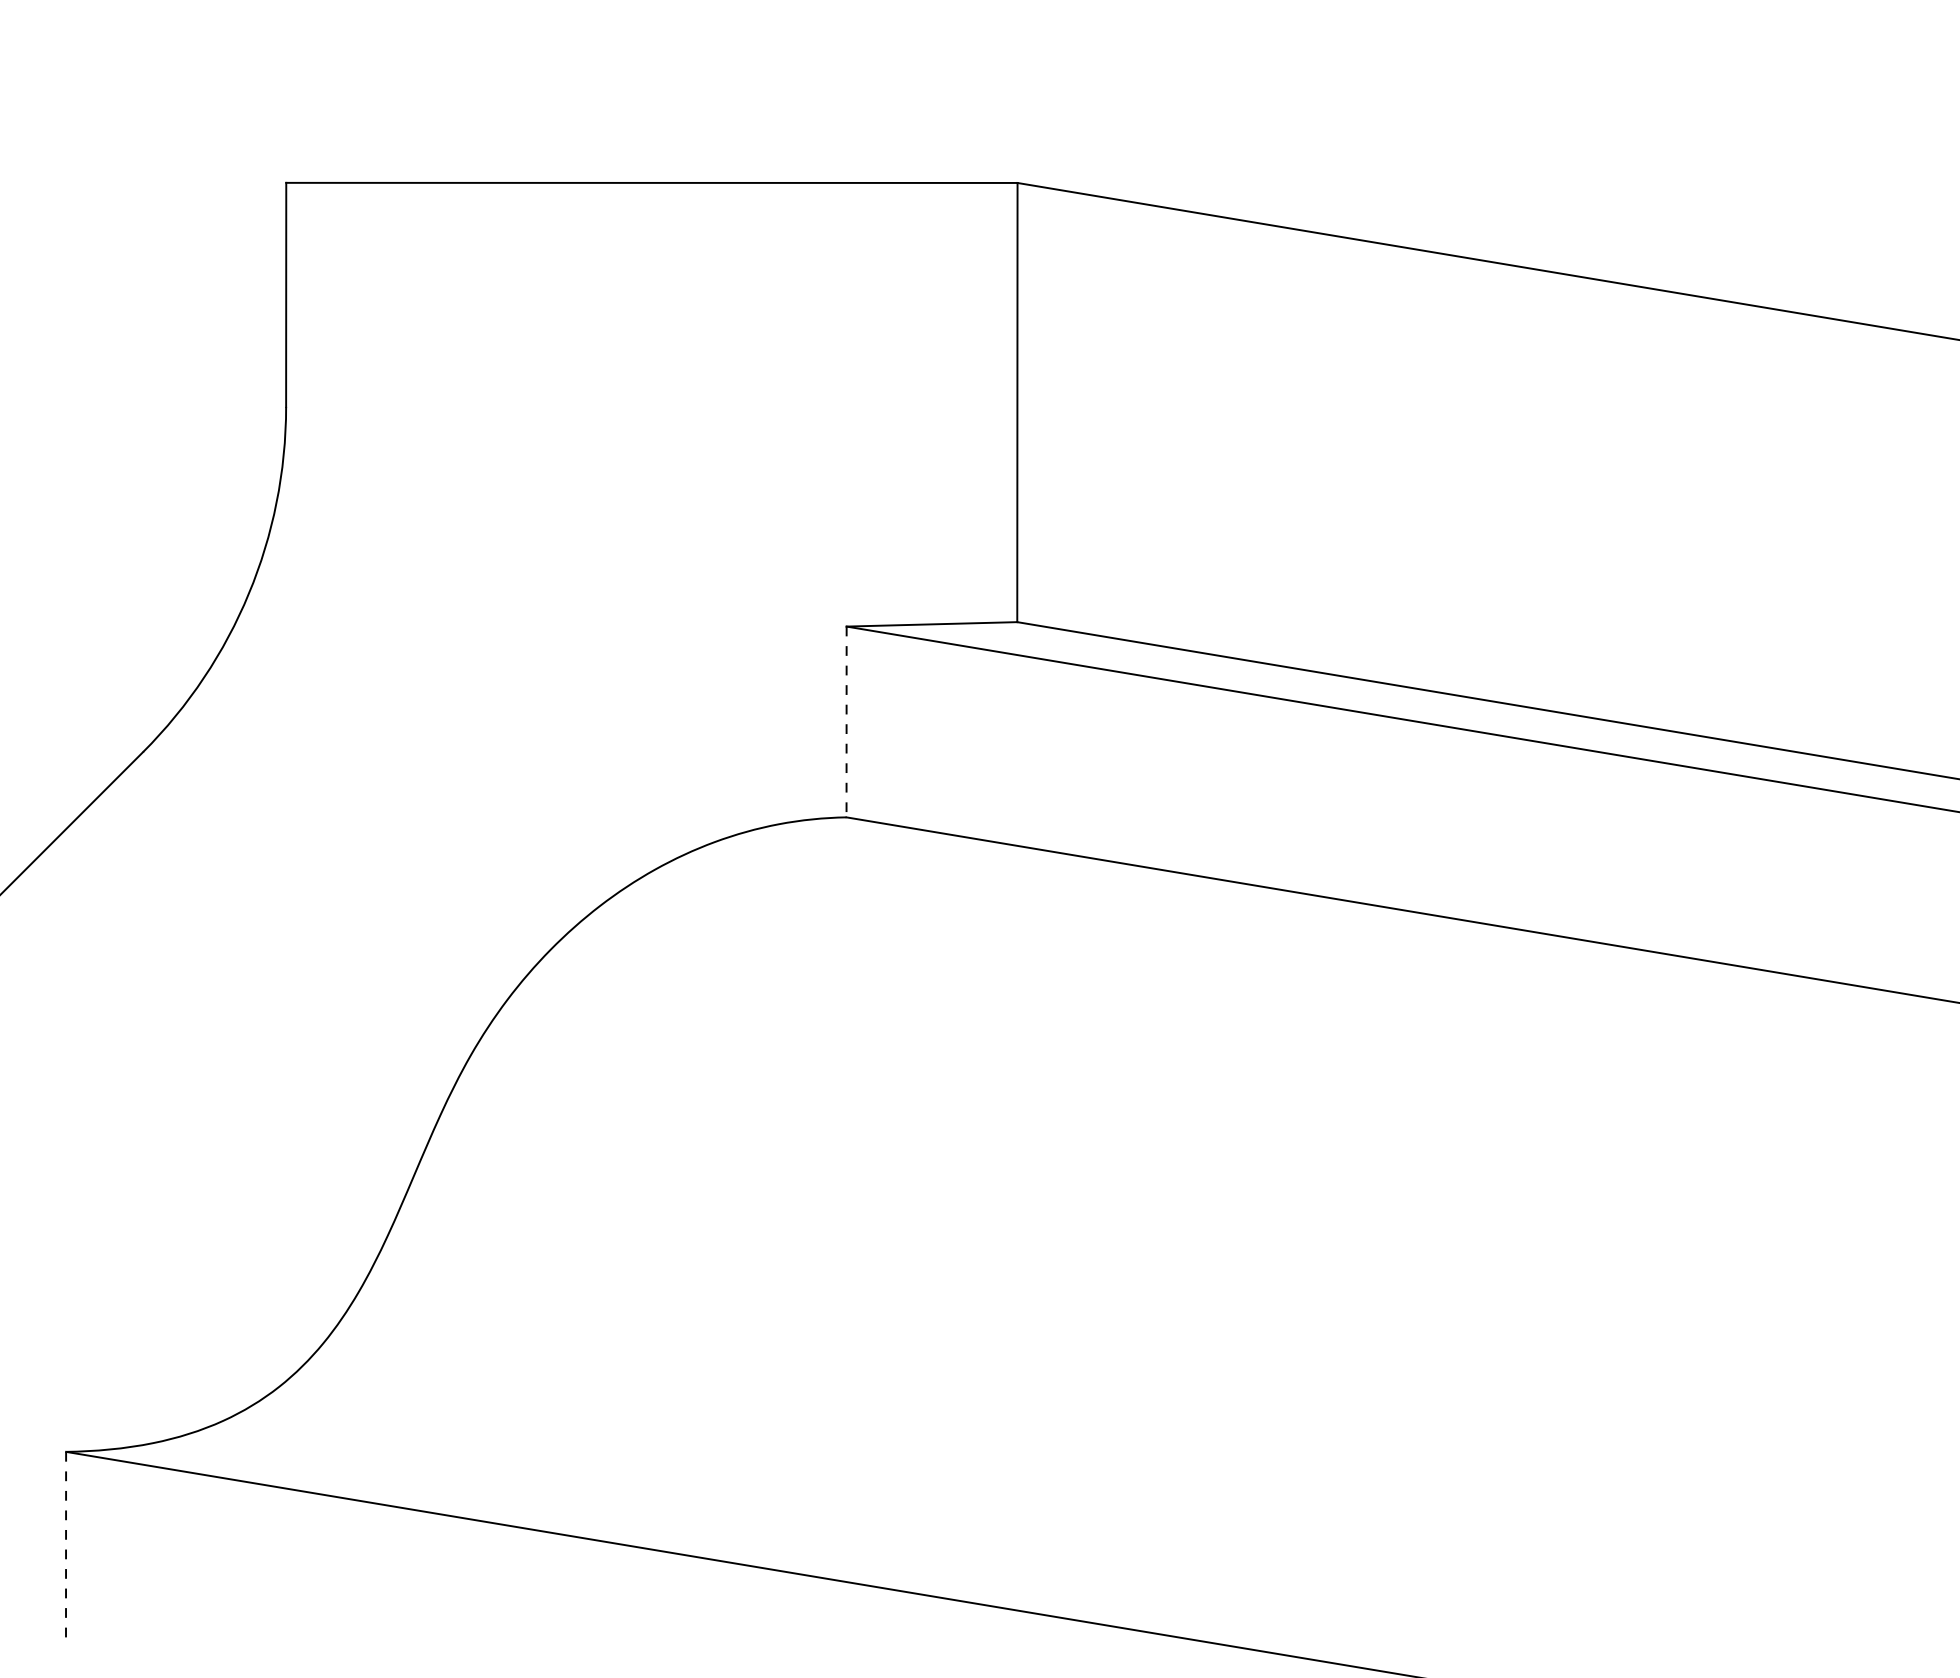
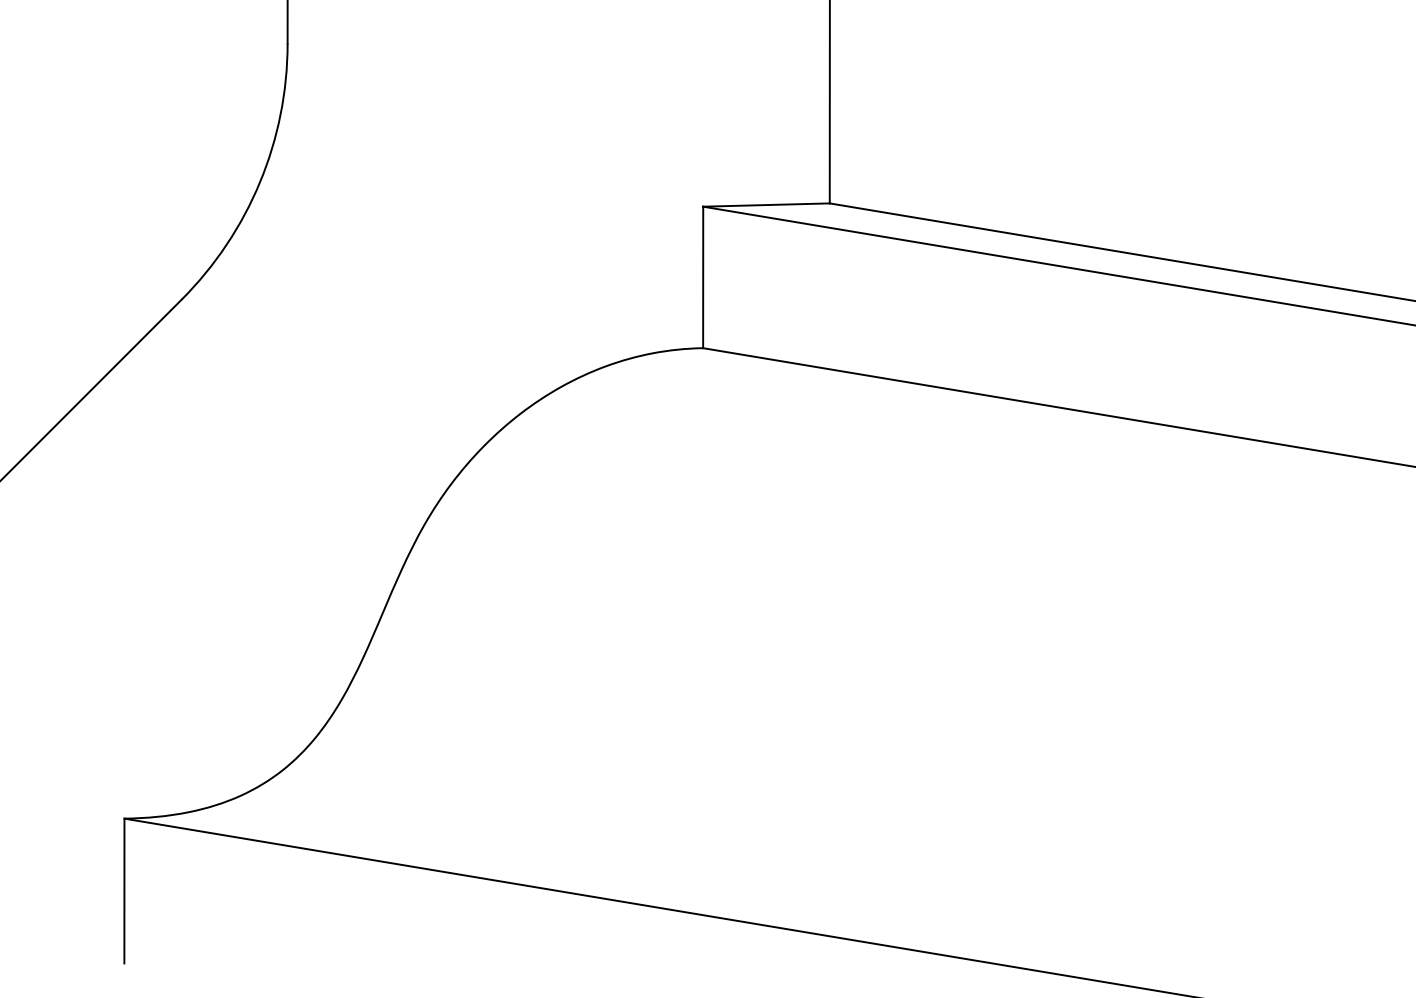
line: (846, 722) -> (703, 277), dashed -> solid
line: (66, 1549) -> (124, 891), dashed -> solid

